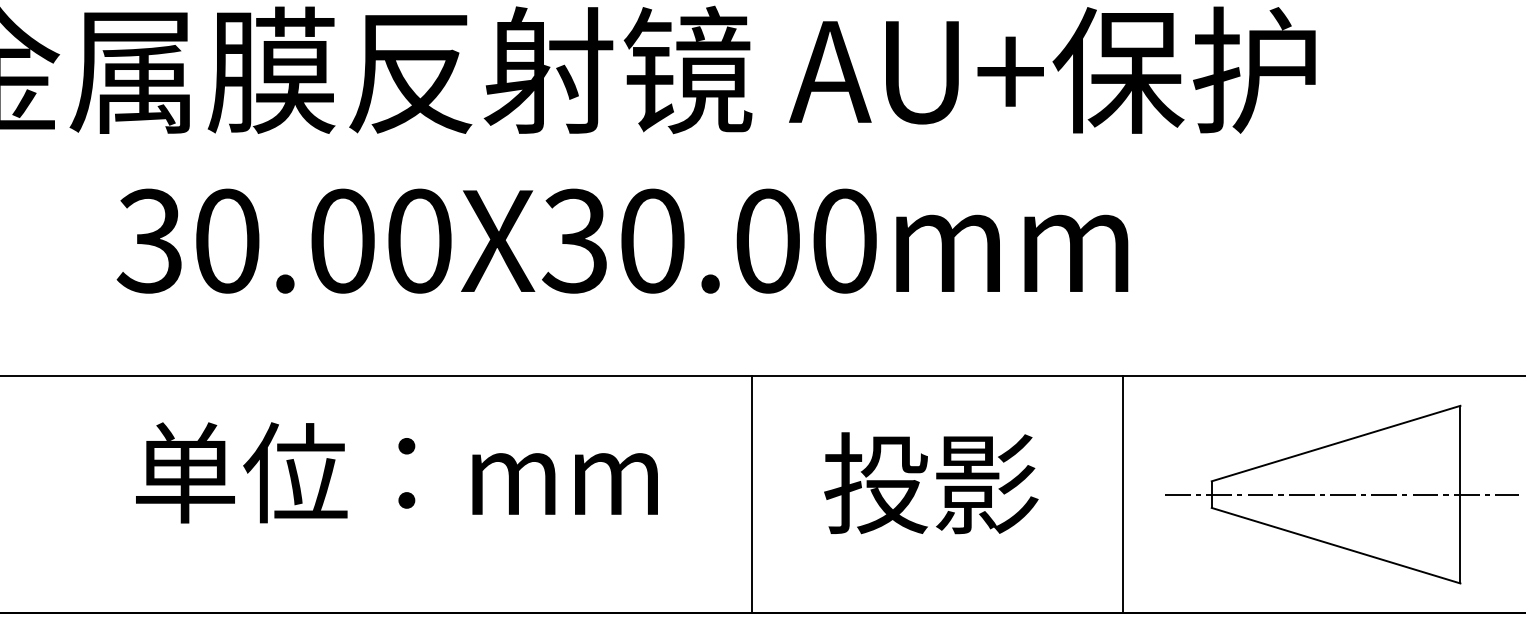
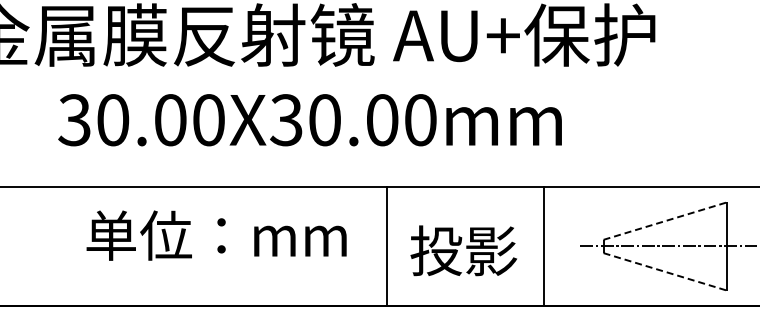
line: (1336, 444) -> (665, 221), solid -> dashed
text: (396, 472) -> (216, 235), moved
text: (930, 482) -> (463, 250), moved
line: (751, 494) -> (386, 246), moved
line: (1123, 494) -> (544, 246), moved
line: (1336, 544) -> (665, 271), solid -> dashed

